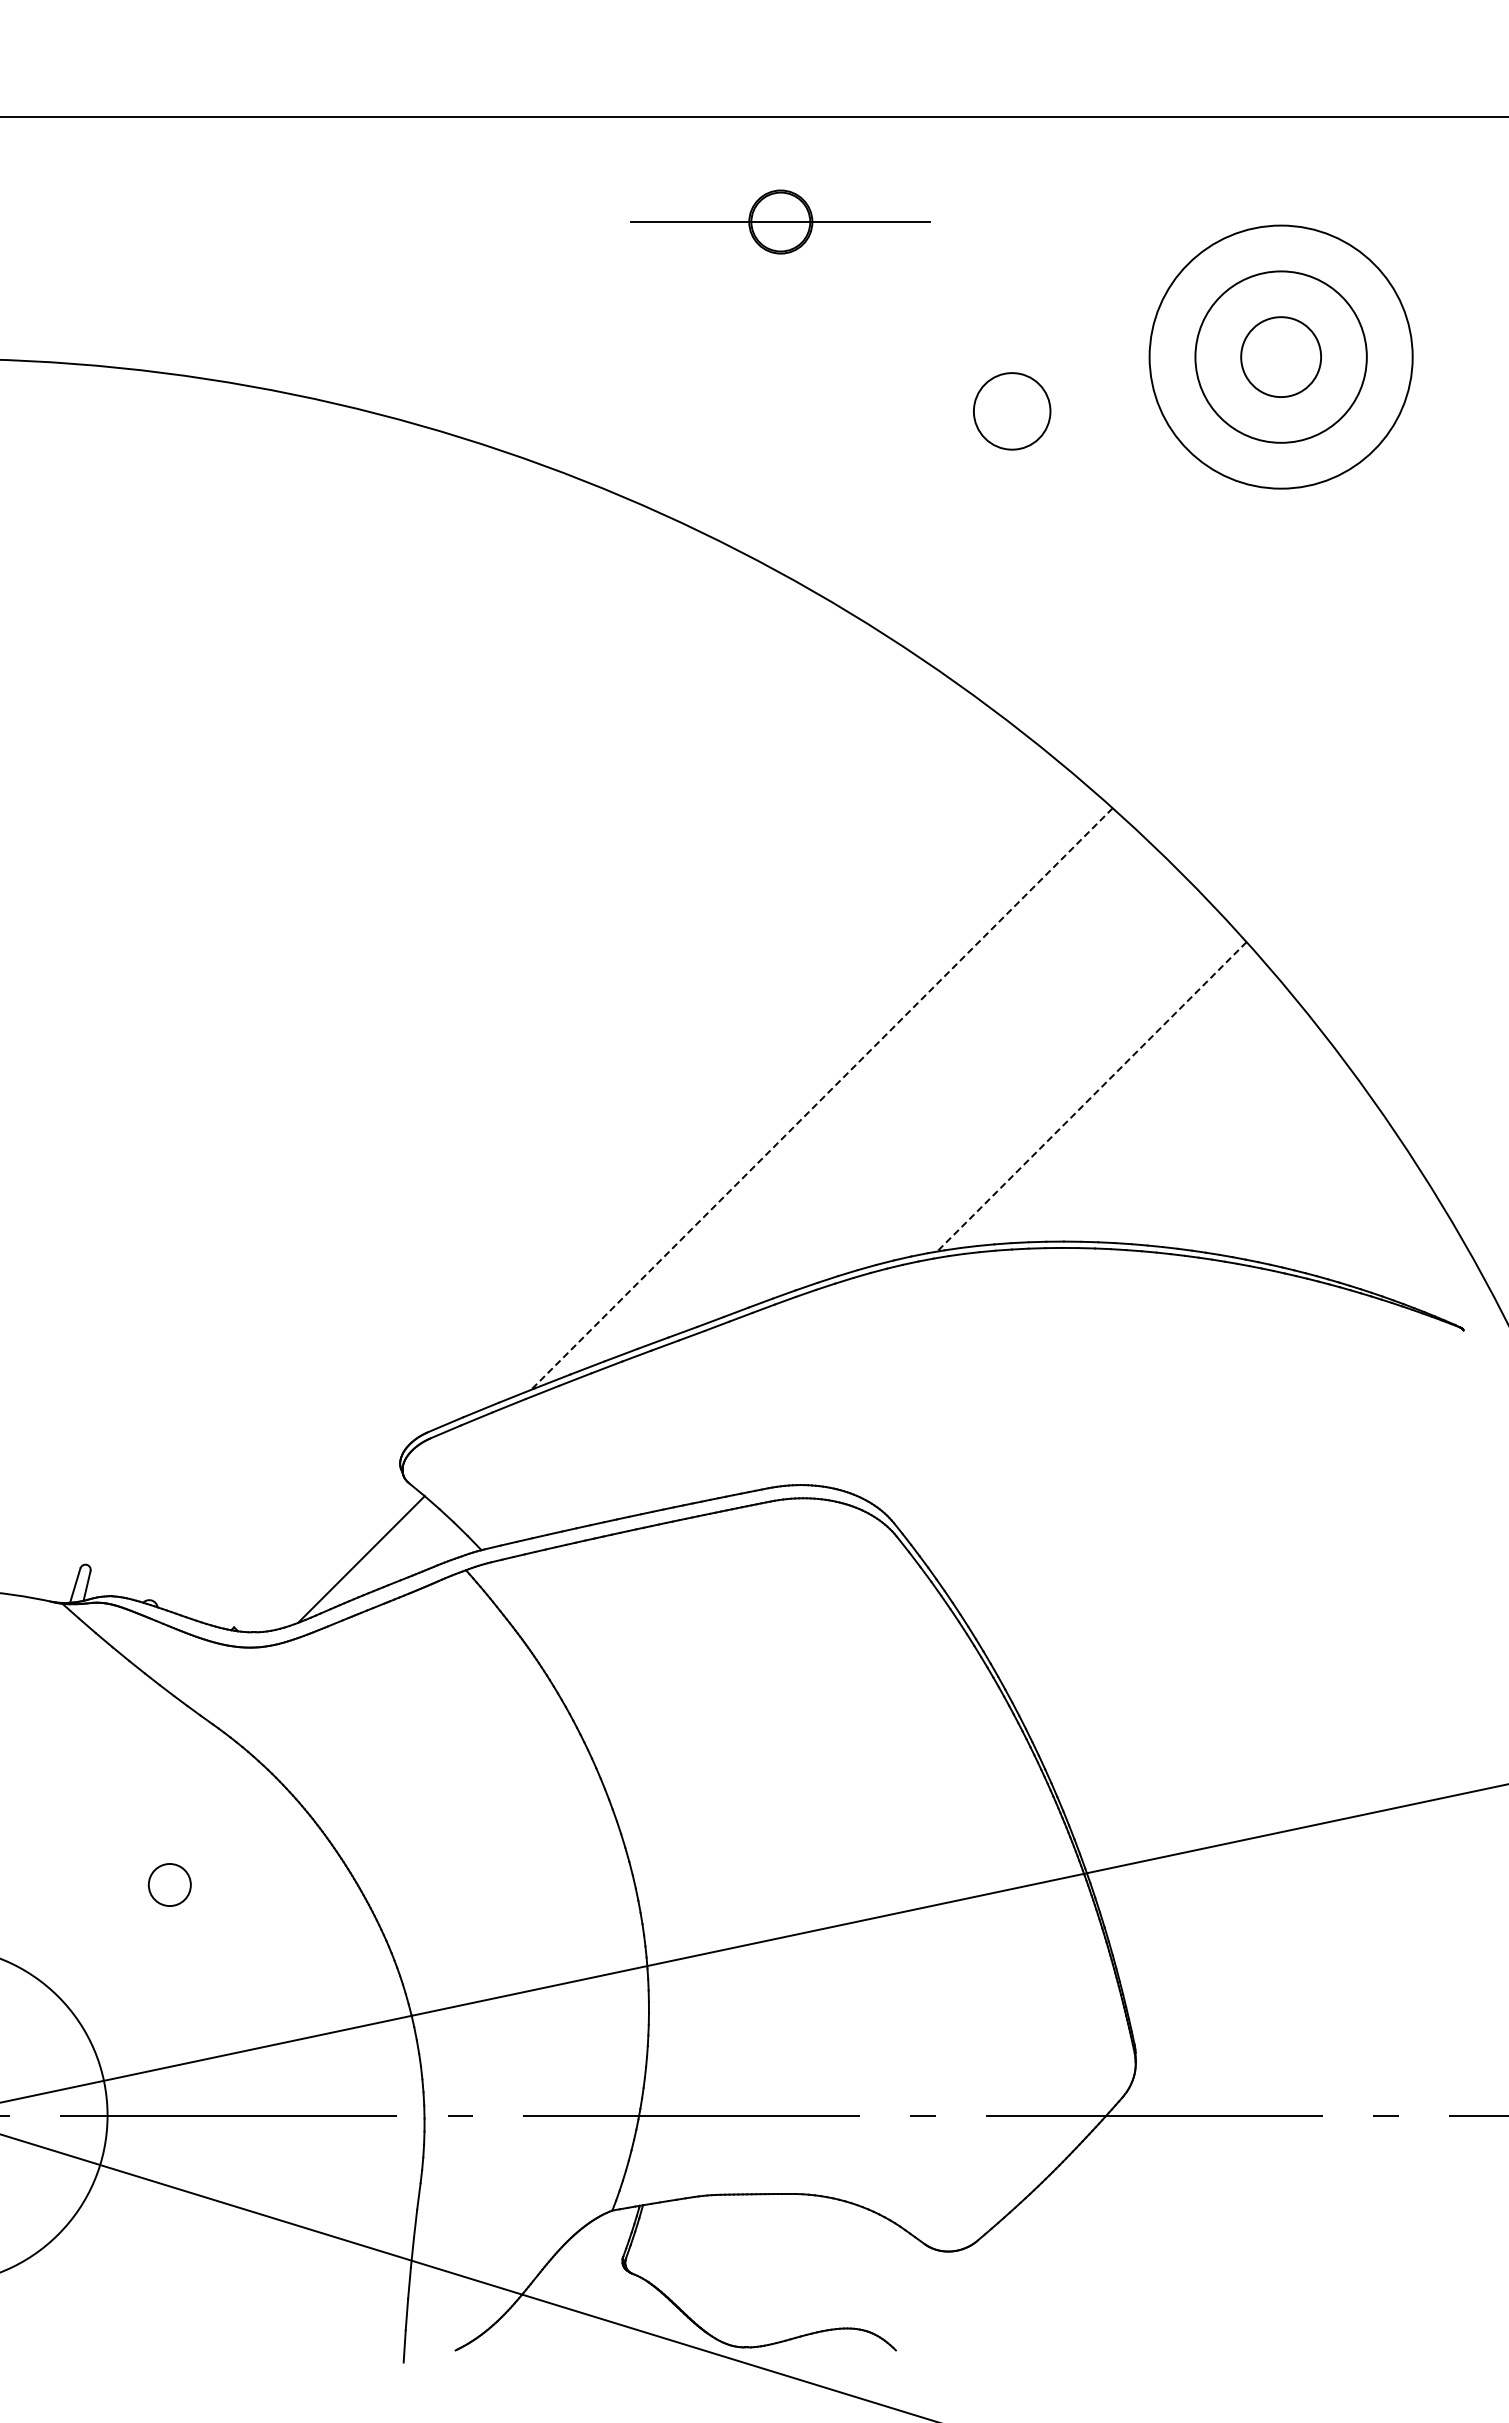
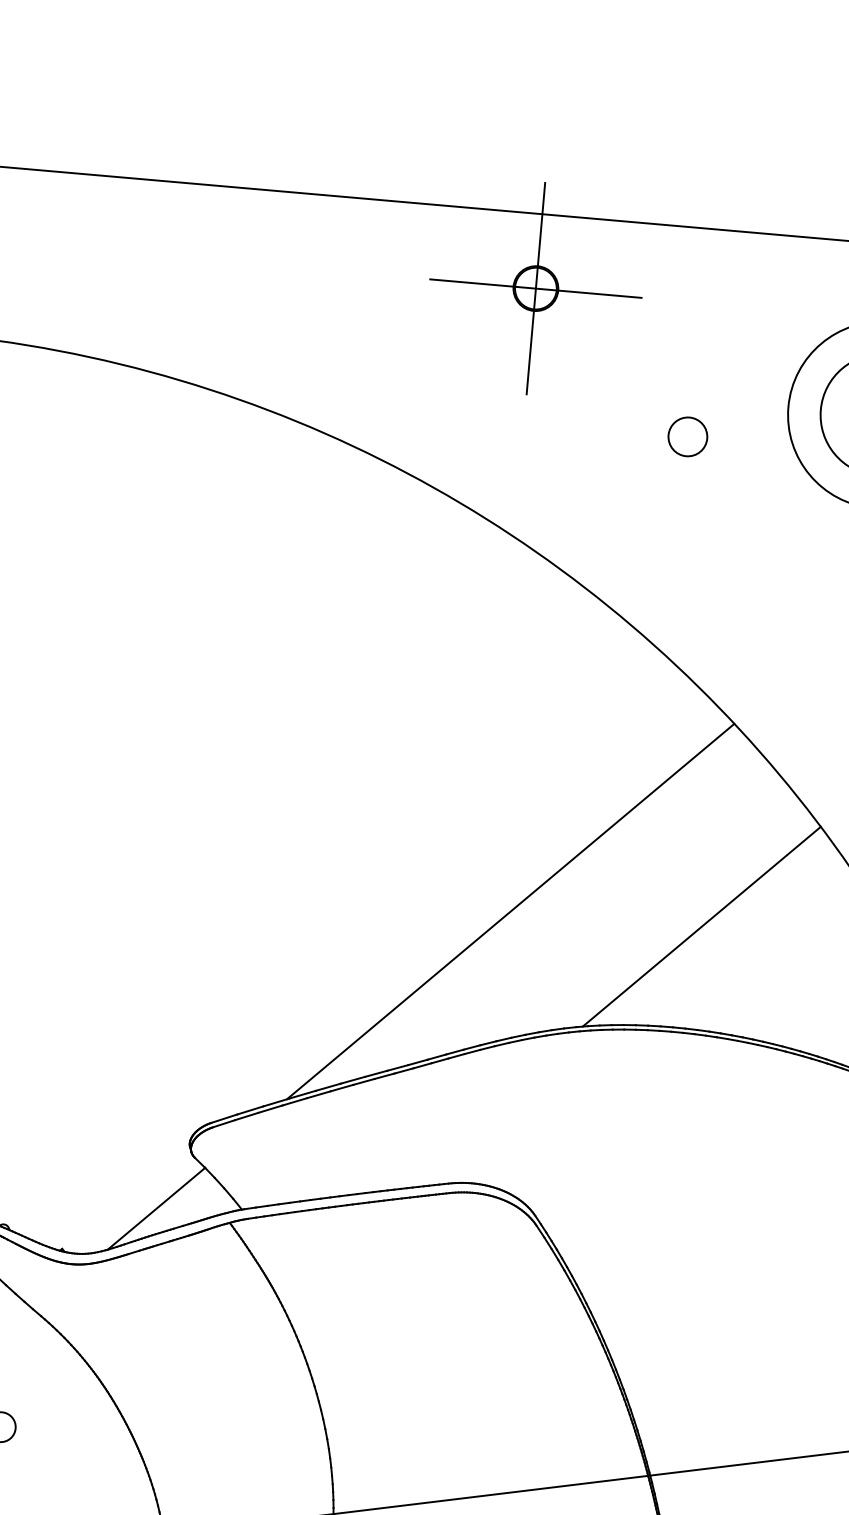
line: (780, 221) -> (535, 288), added
circle: (1012, 411) -> (688, 436), size x0.71
line: (1091, 1096) -> (701, 926), dashed -> solid
line: (821, 1099) -> (510, 911), dashed -> solid

